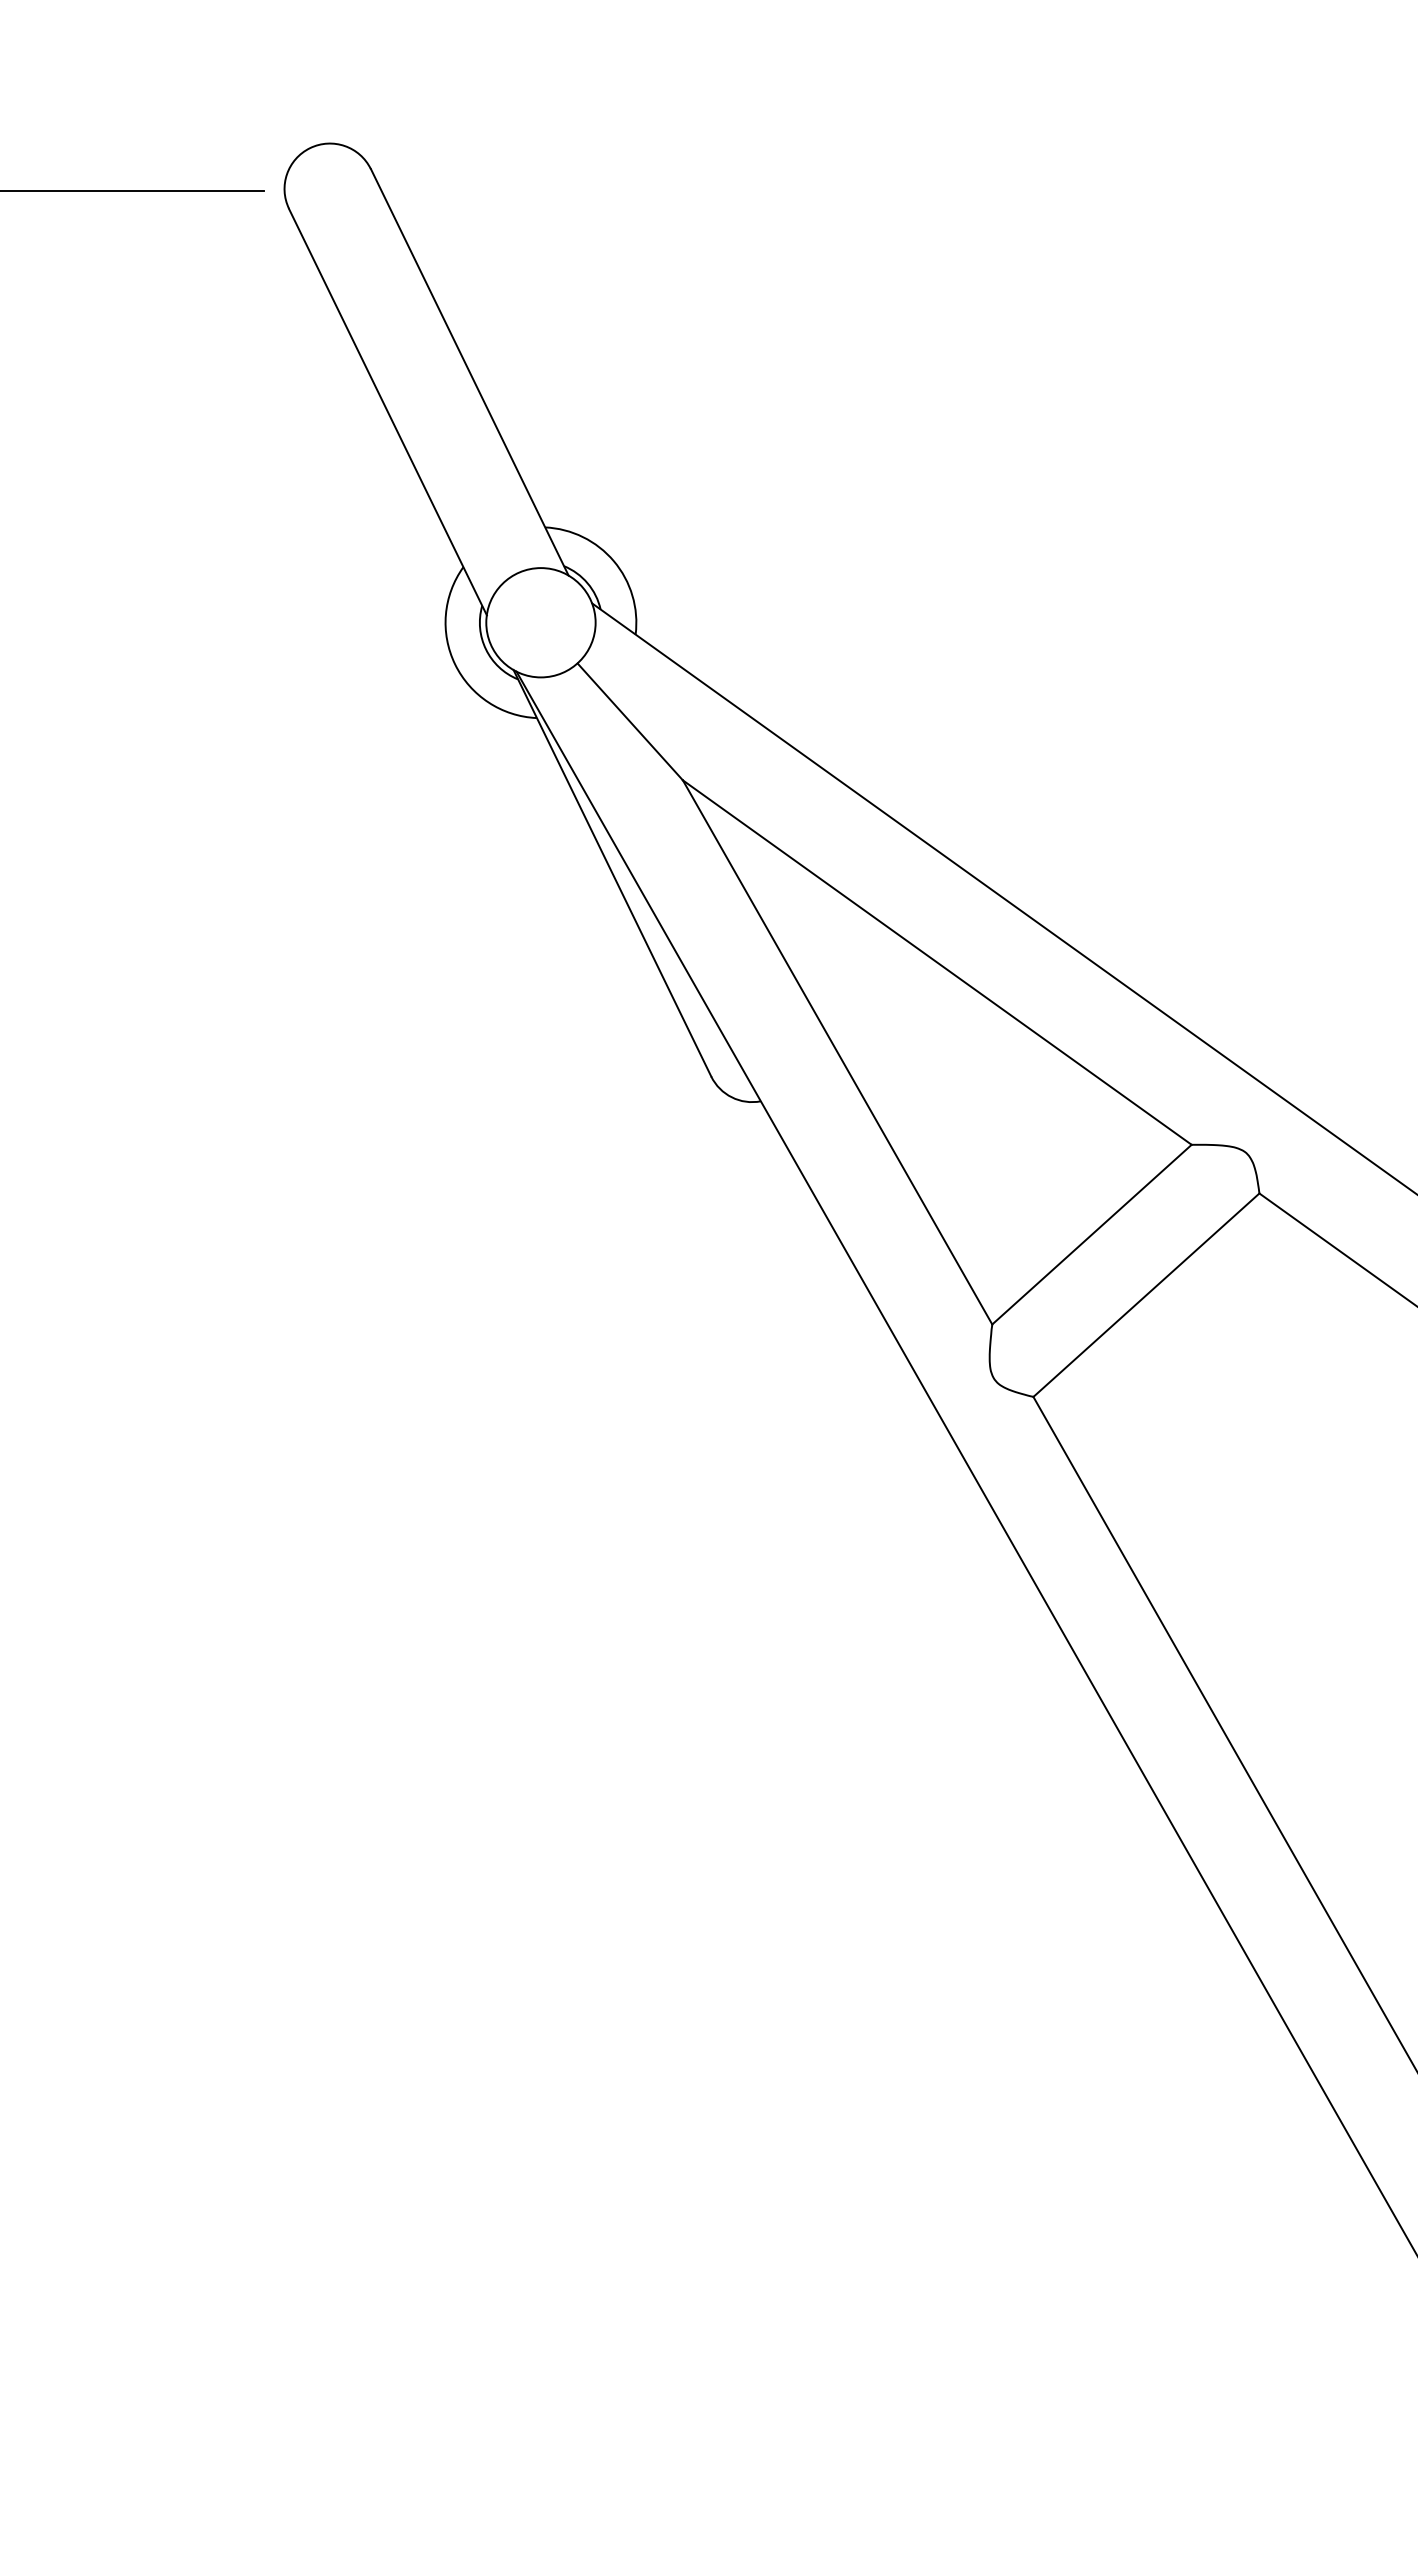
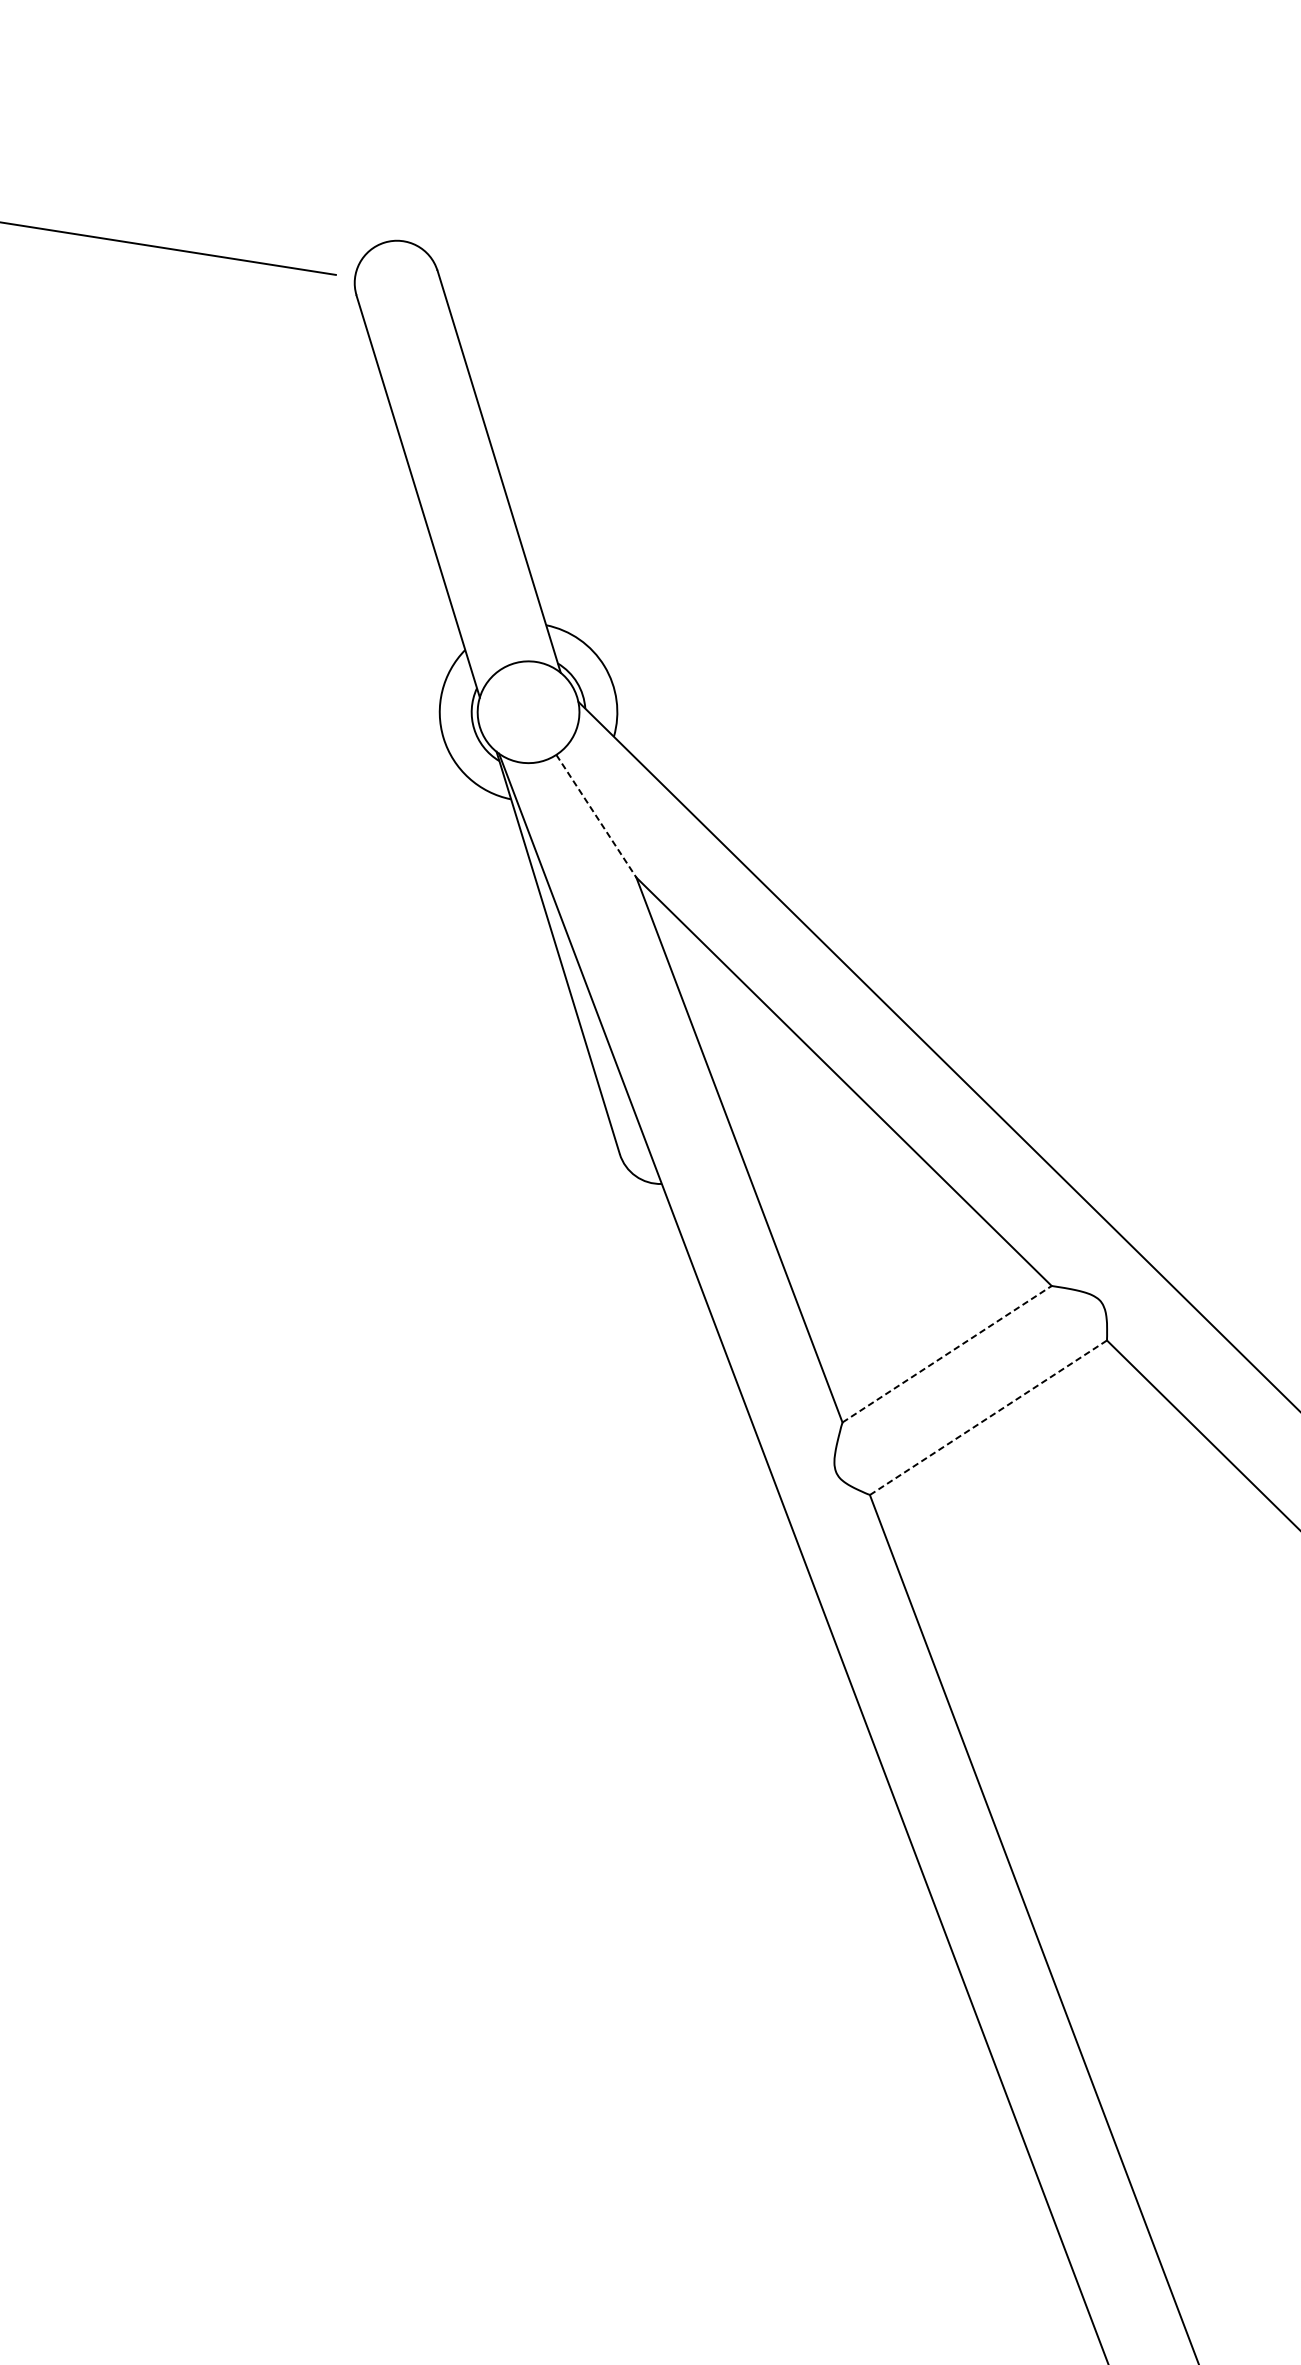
line: (630, 721) -> (596, 815), solid -> dashed
line: (1092, 1234) -> (947, 1354), solid -> dashed
line: (1146, 1294) -> (988, 1417), solid -> dashed

